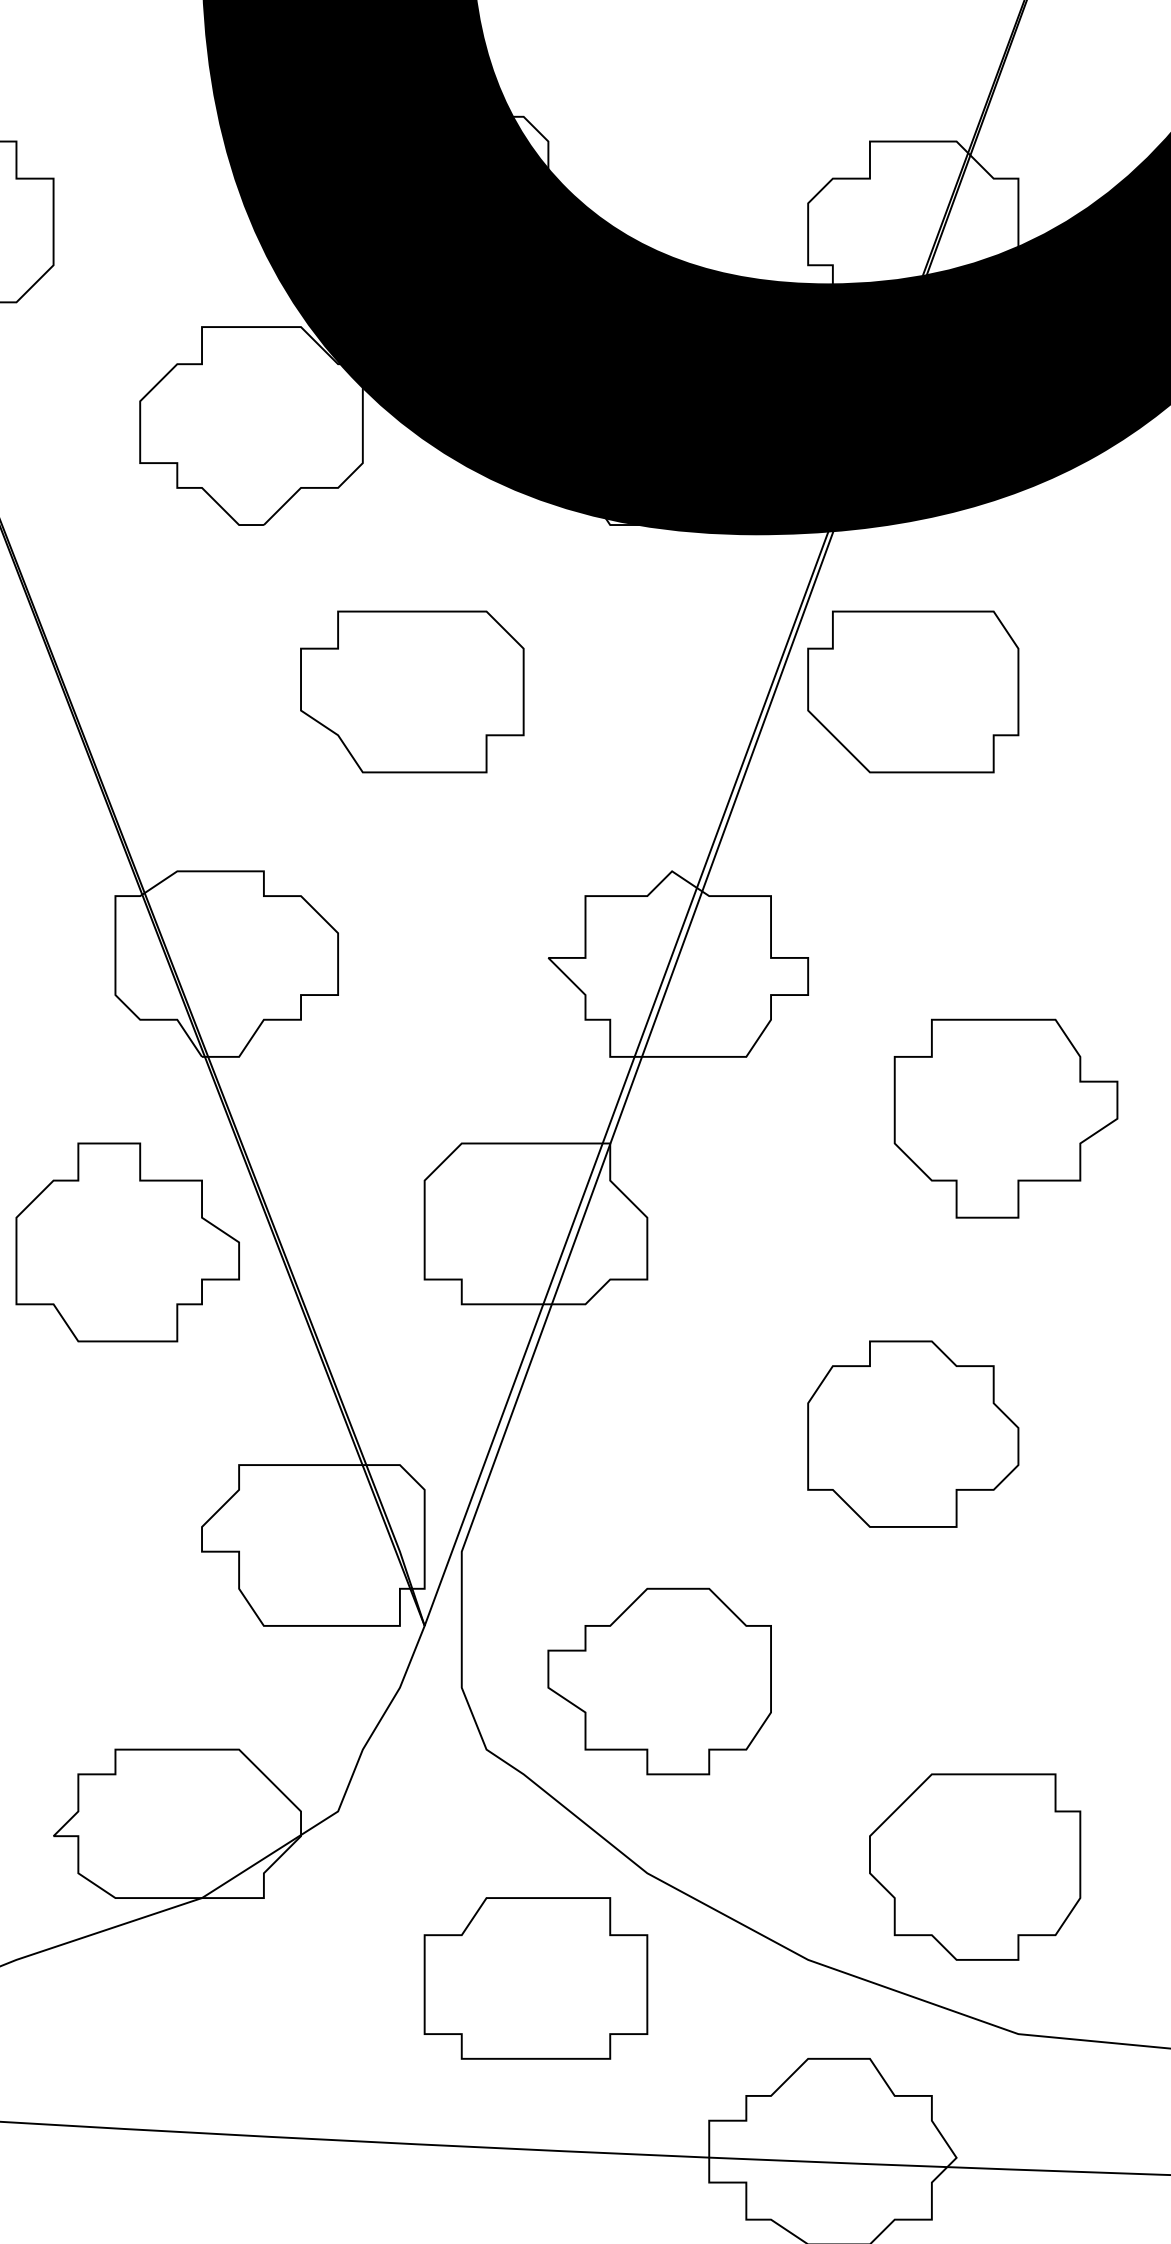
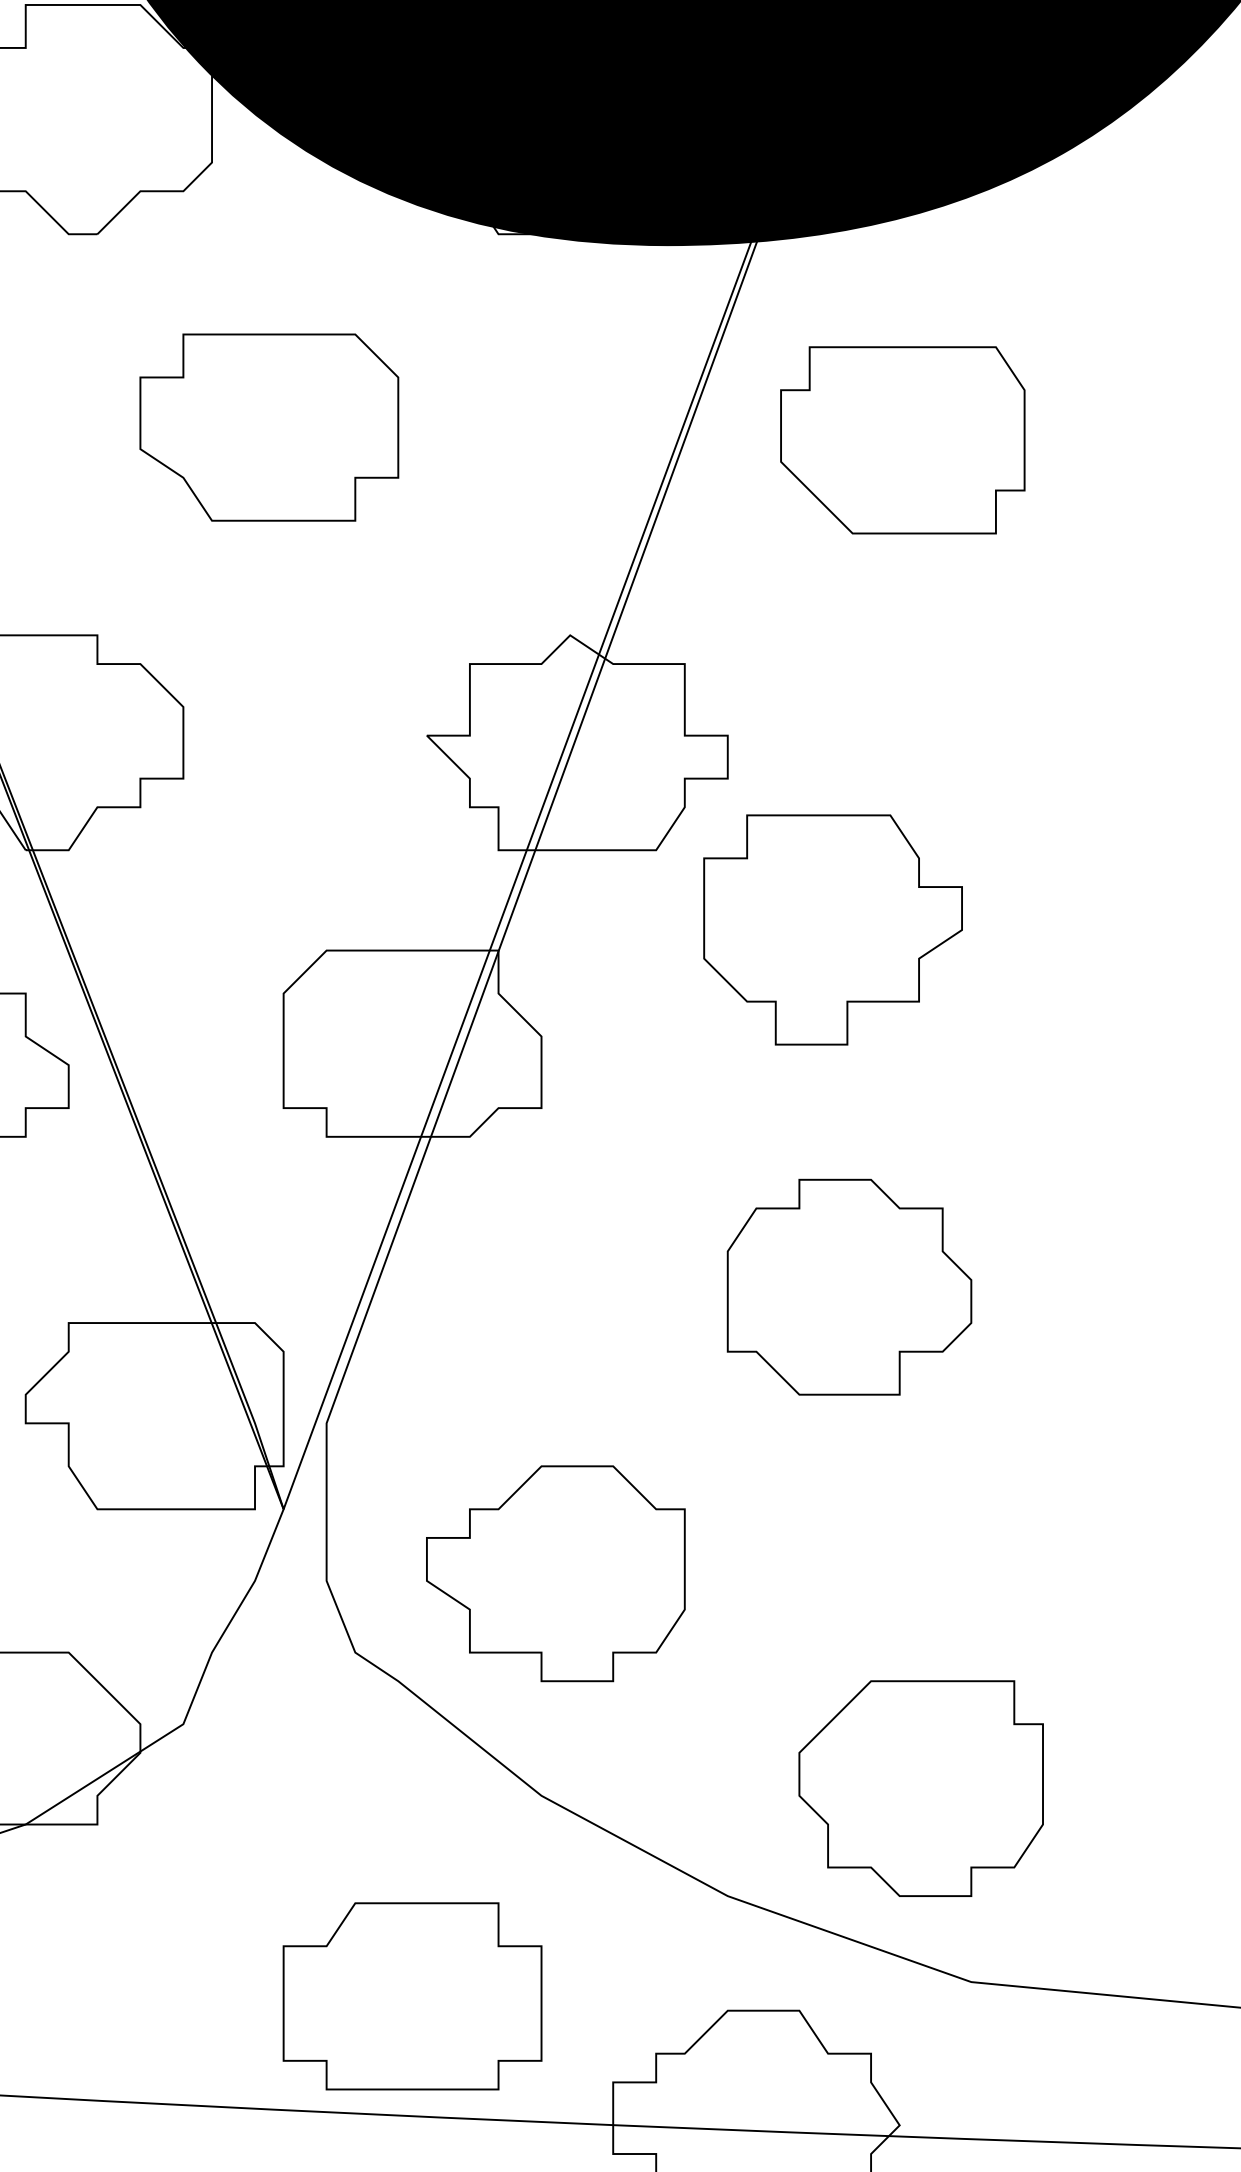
part: (913, 691) -> (903, 439), moved
part: (1005, 1118) -> (832, 929), moved
part: (535, 1978) -> (412, 1996), moved

